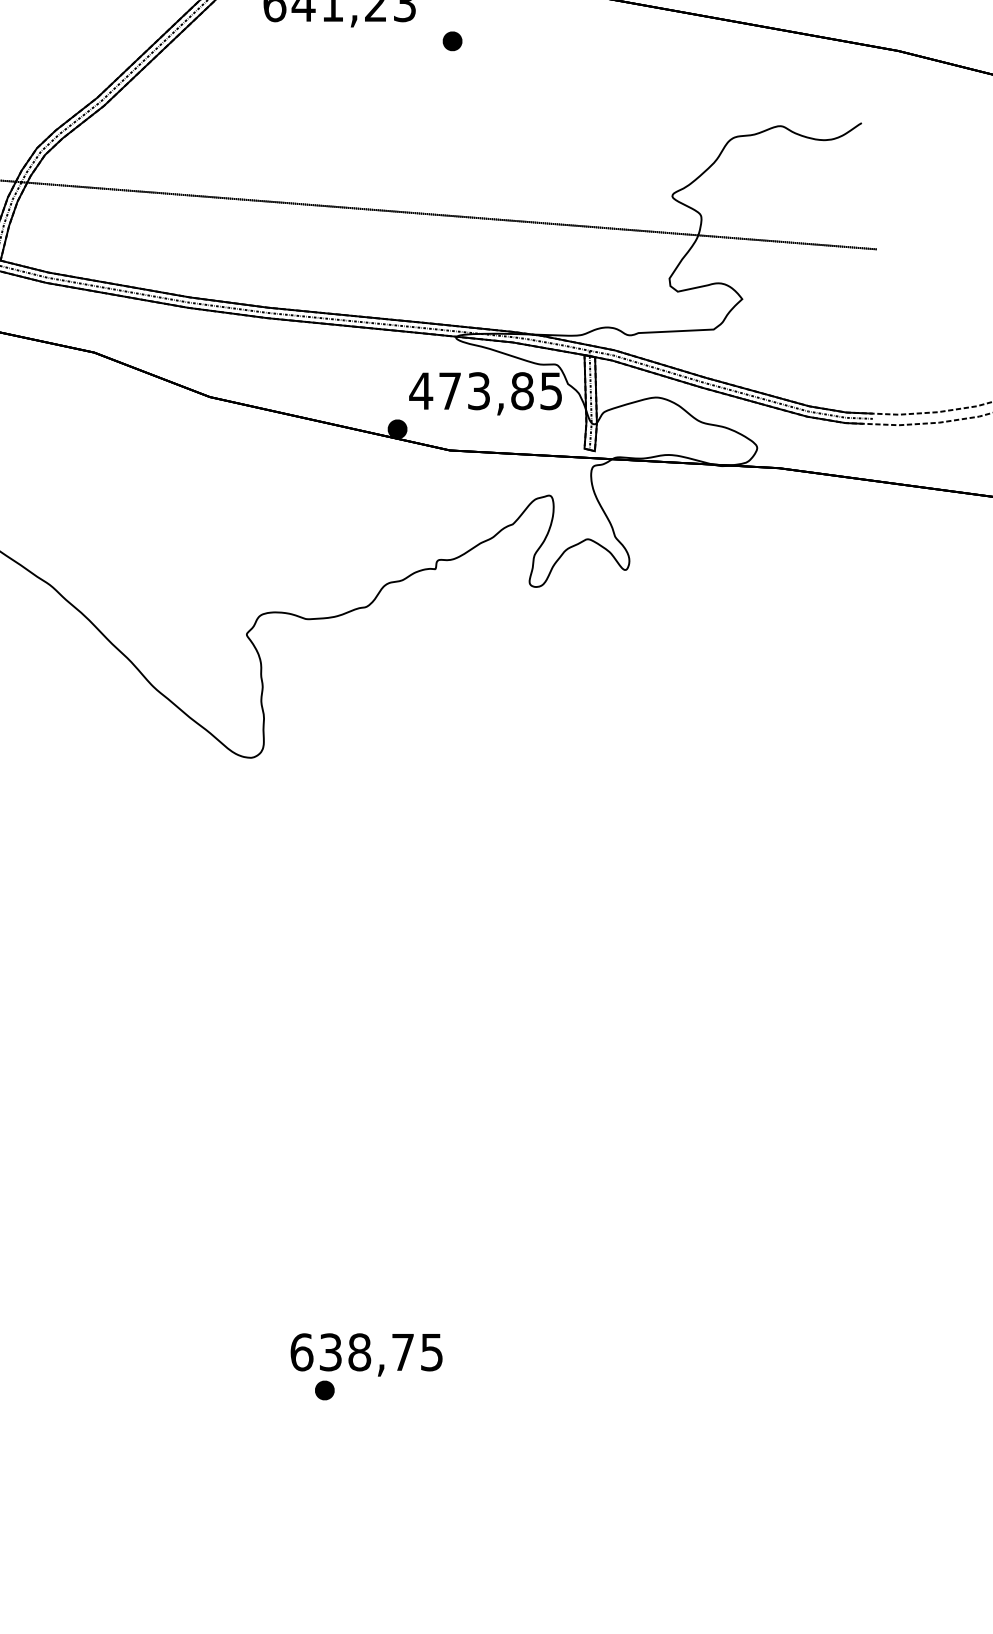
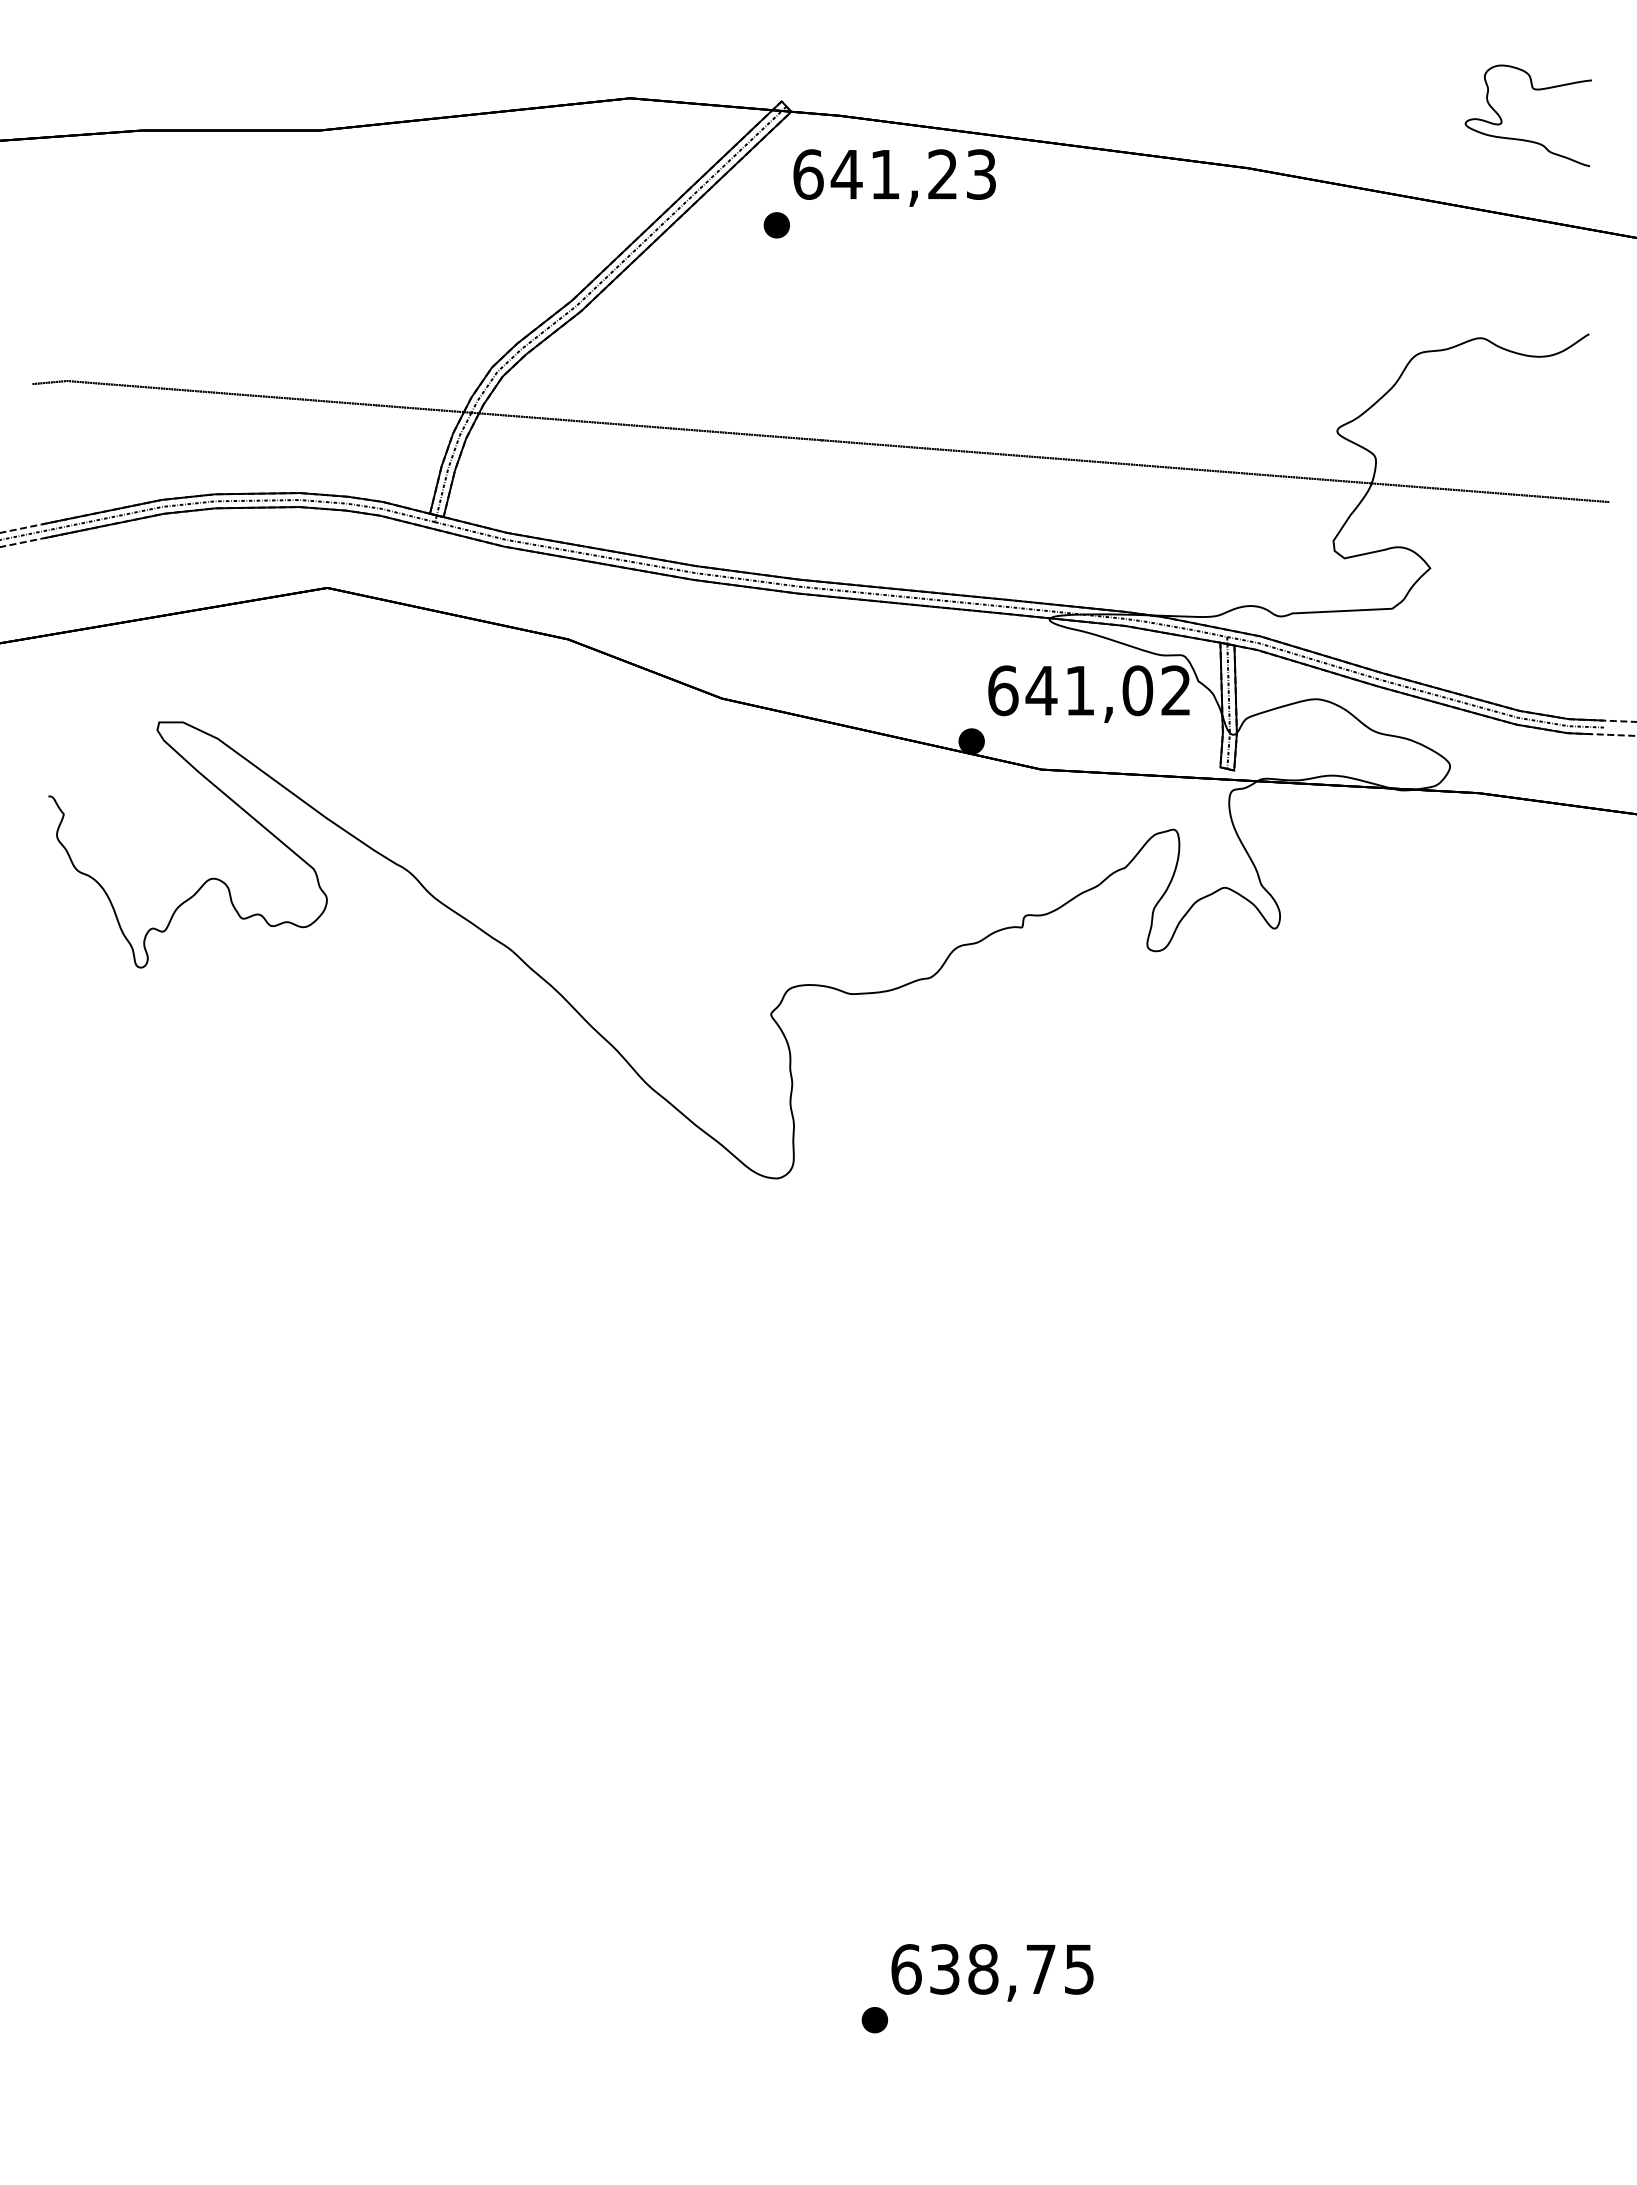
part: (452, 41) -> (776, 225), moved
text: (485, 390) -> (1088, 690), 473,85 -> 641,02
text: (366, 1354) -> (992, 1972), moved

